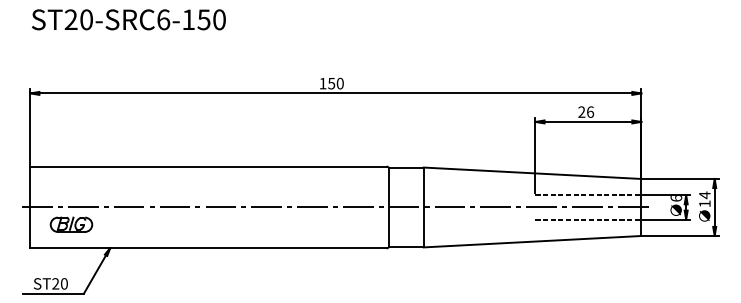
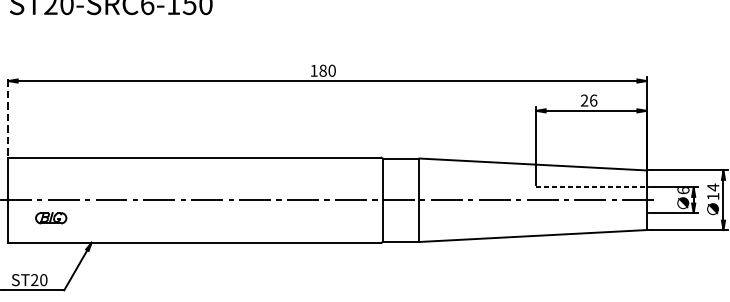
text: (331, 83) -> (322, 70), 150 -> 180
line: (30, 127) -> (8, 116), solid -> dashed
line: (588, 219) -> (591, 212), removed
part: (71, 224) -> (51, 218), size x0.7

